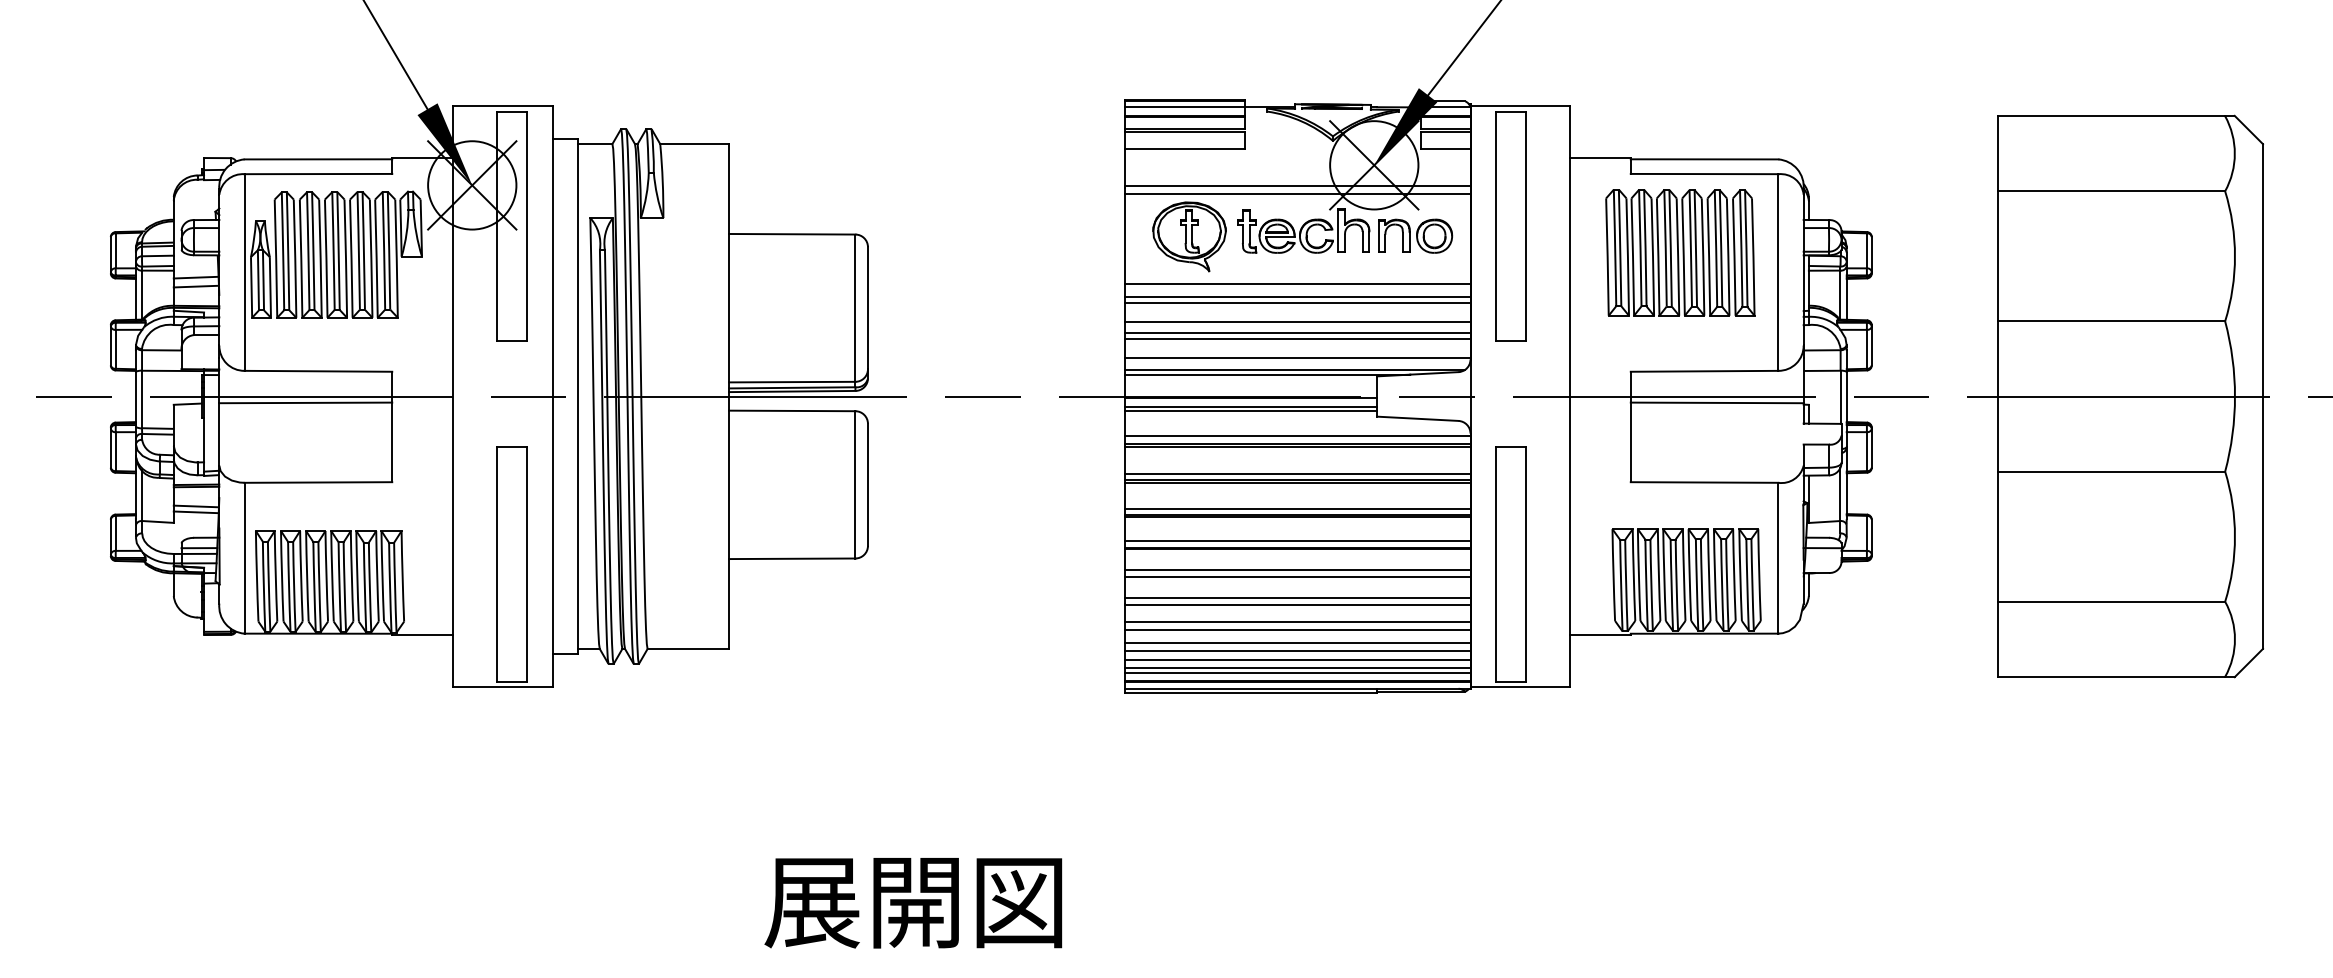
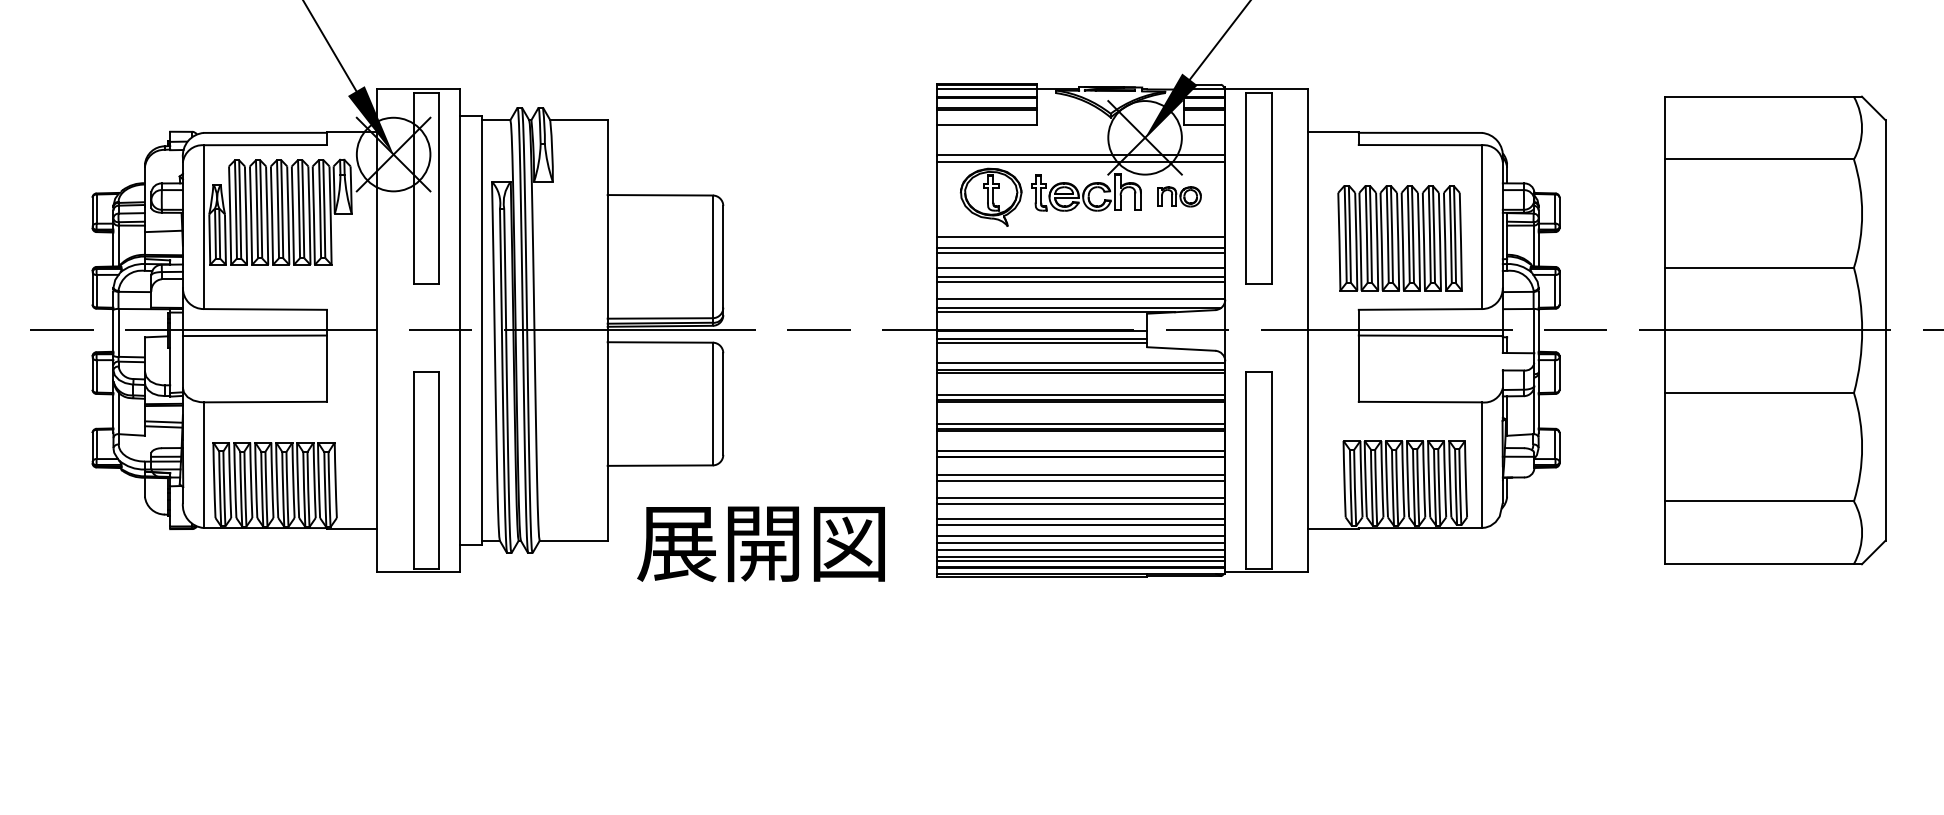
part: (1415, 235) -> (1179, 196), size x0.7
part: (1680, 252) -> (1400, 237), moved
line: (195, 286) -> (163, 238), removed
text: (913, 903) -> (761, 544), moved

